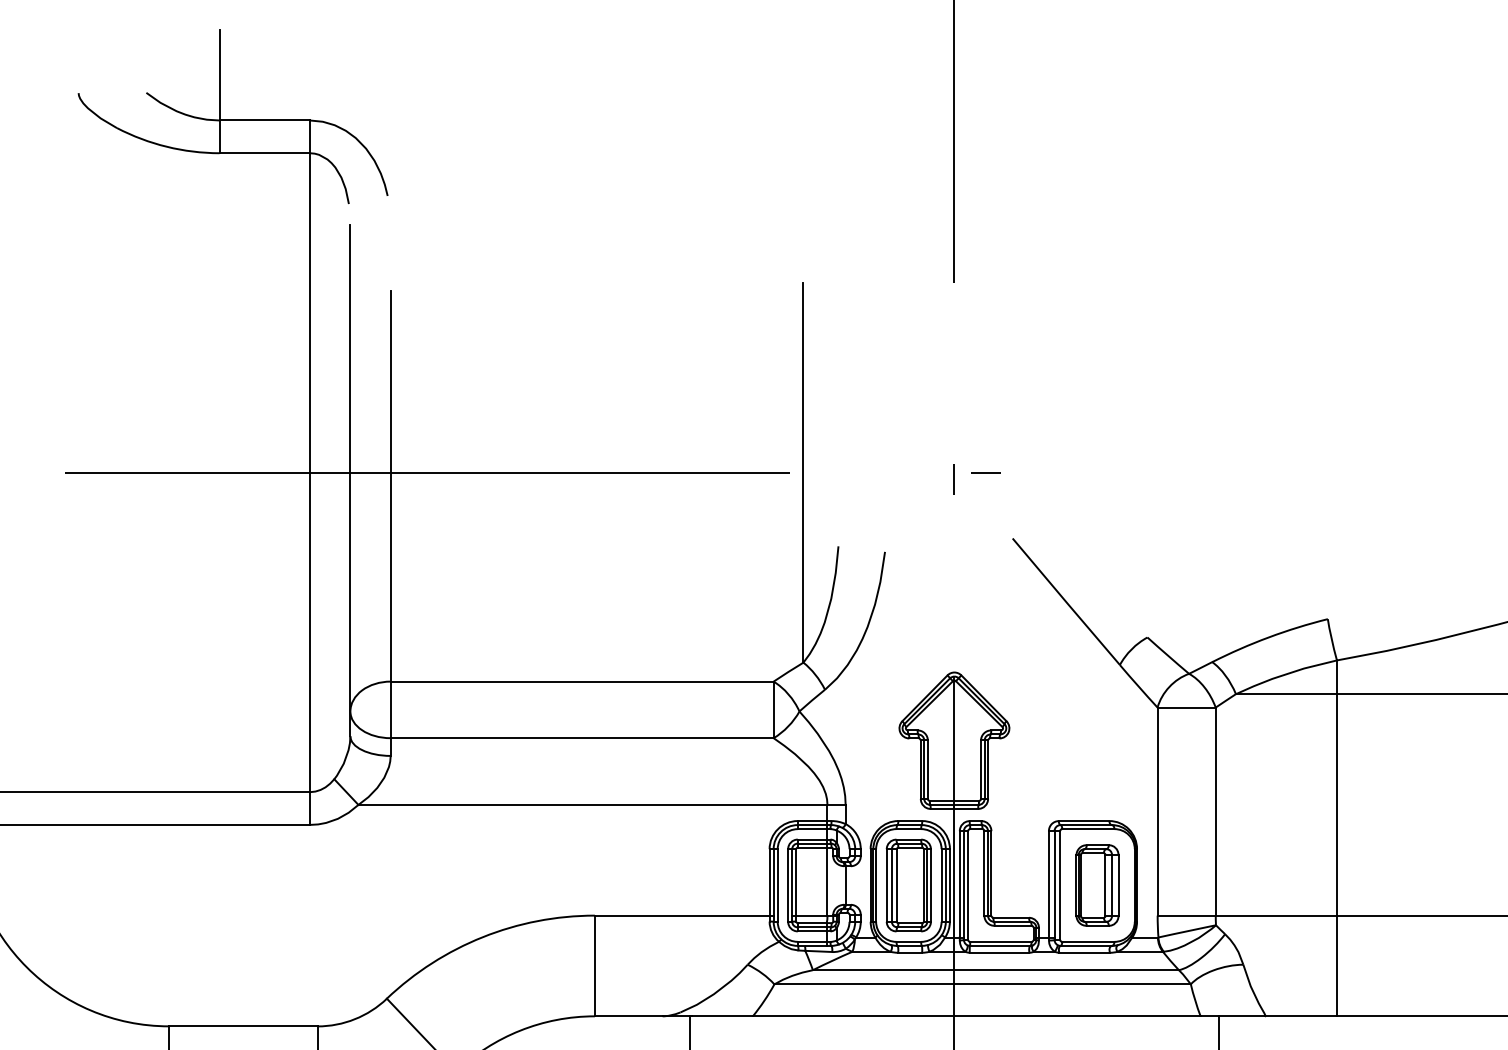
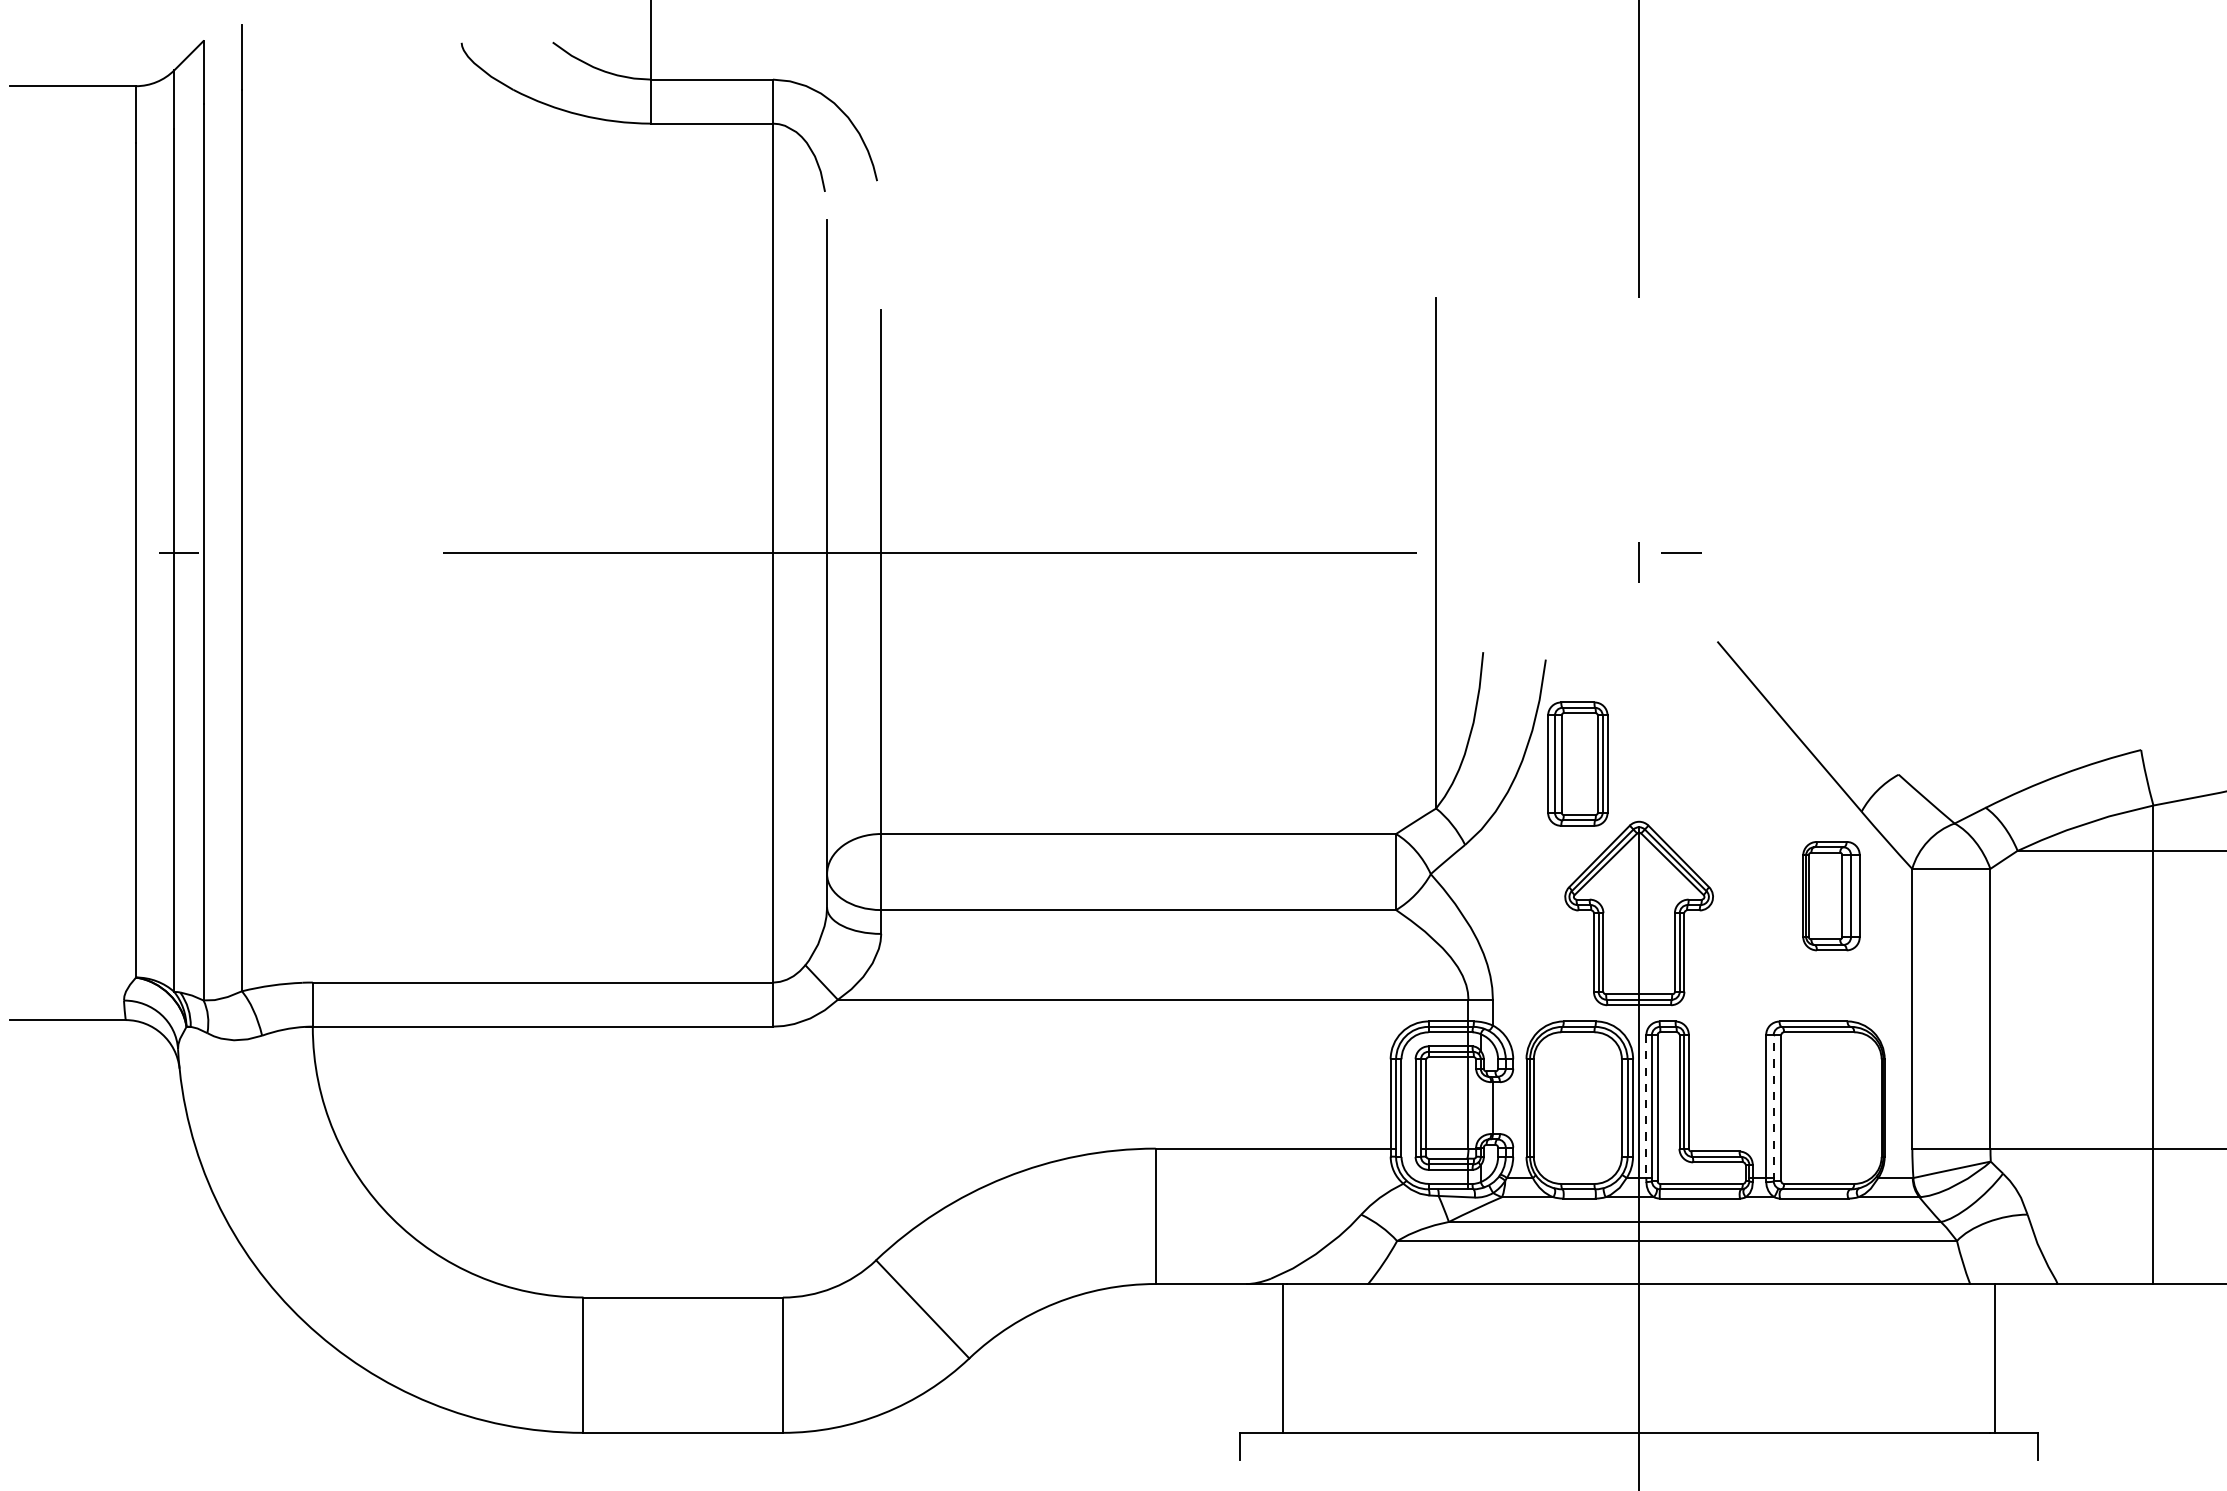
line: (959, 884) -> (1646, 1106), solid -> dashed
part: (908, 885) -> (1577, 763), moved
line: (1054, 885) -> (1773, 1107), solid -> dashed
part: (1097, 885) -> (1831, 896), moved

